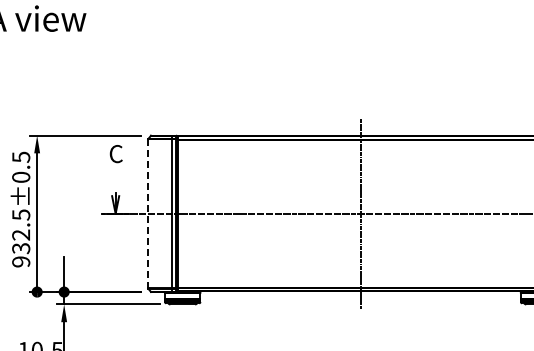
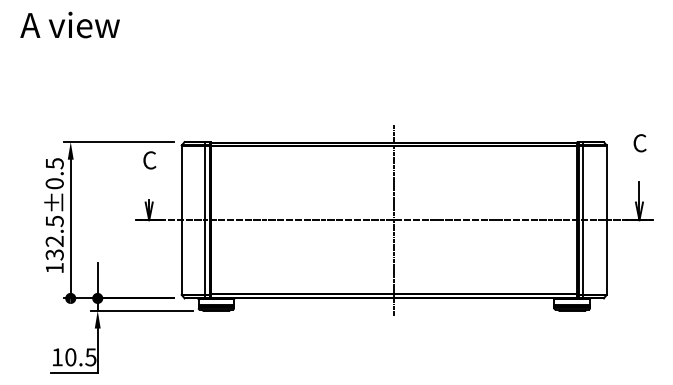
line: (147, 214) -> (181, 220), dashed -> solid
text: (20, 261) -> (54, 267), 932.5±0.5 -> 132.5±0.5

